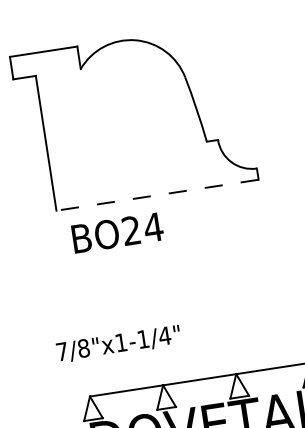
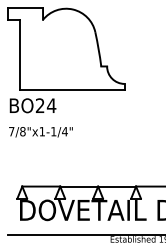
line: (156, 194) -> (71, 89), dashed -> solid
text: (116, 232) -> (32, 105), moved
text: (117, 344) -> (40, 132), moved

